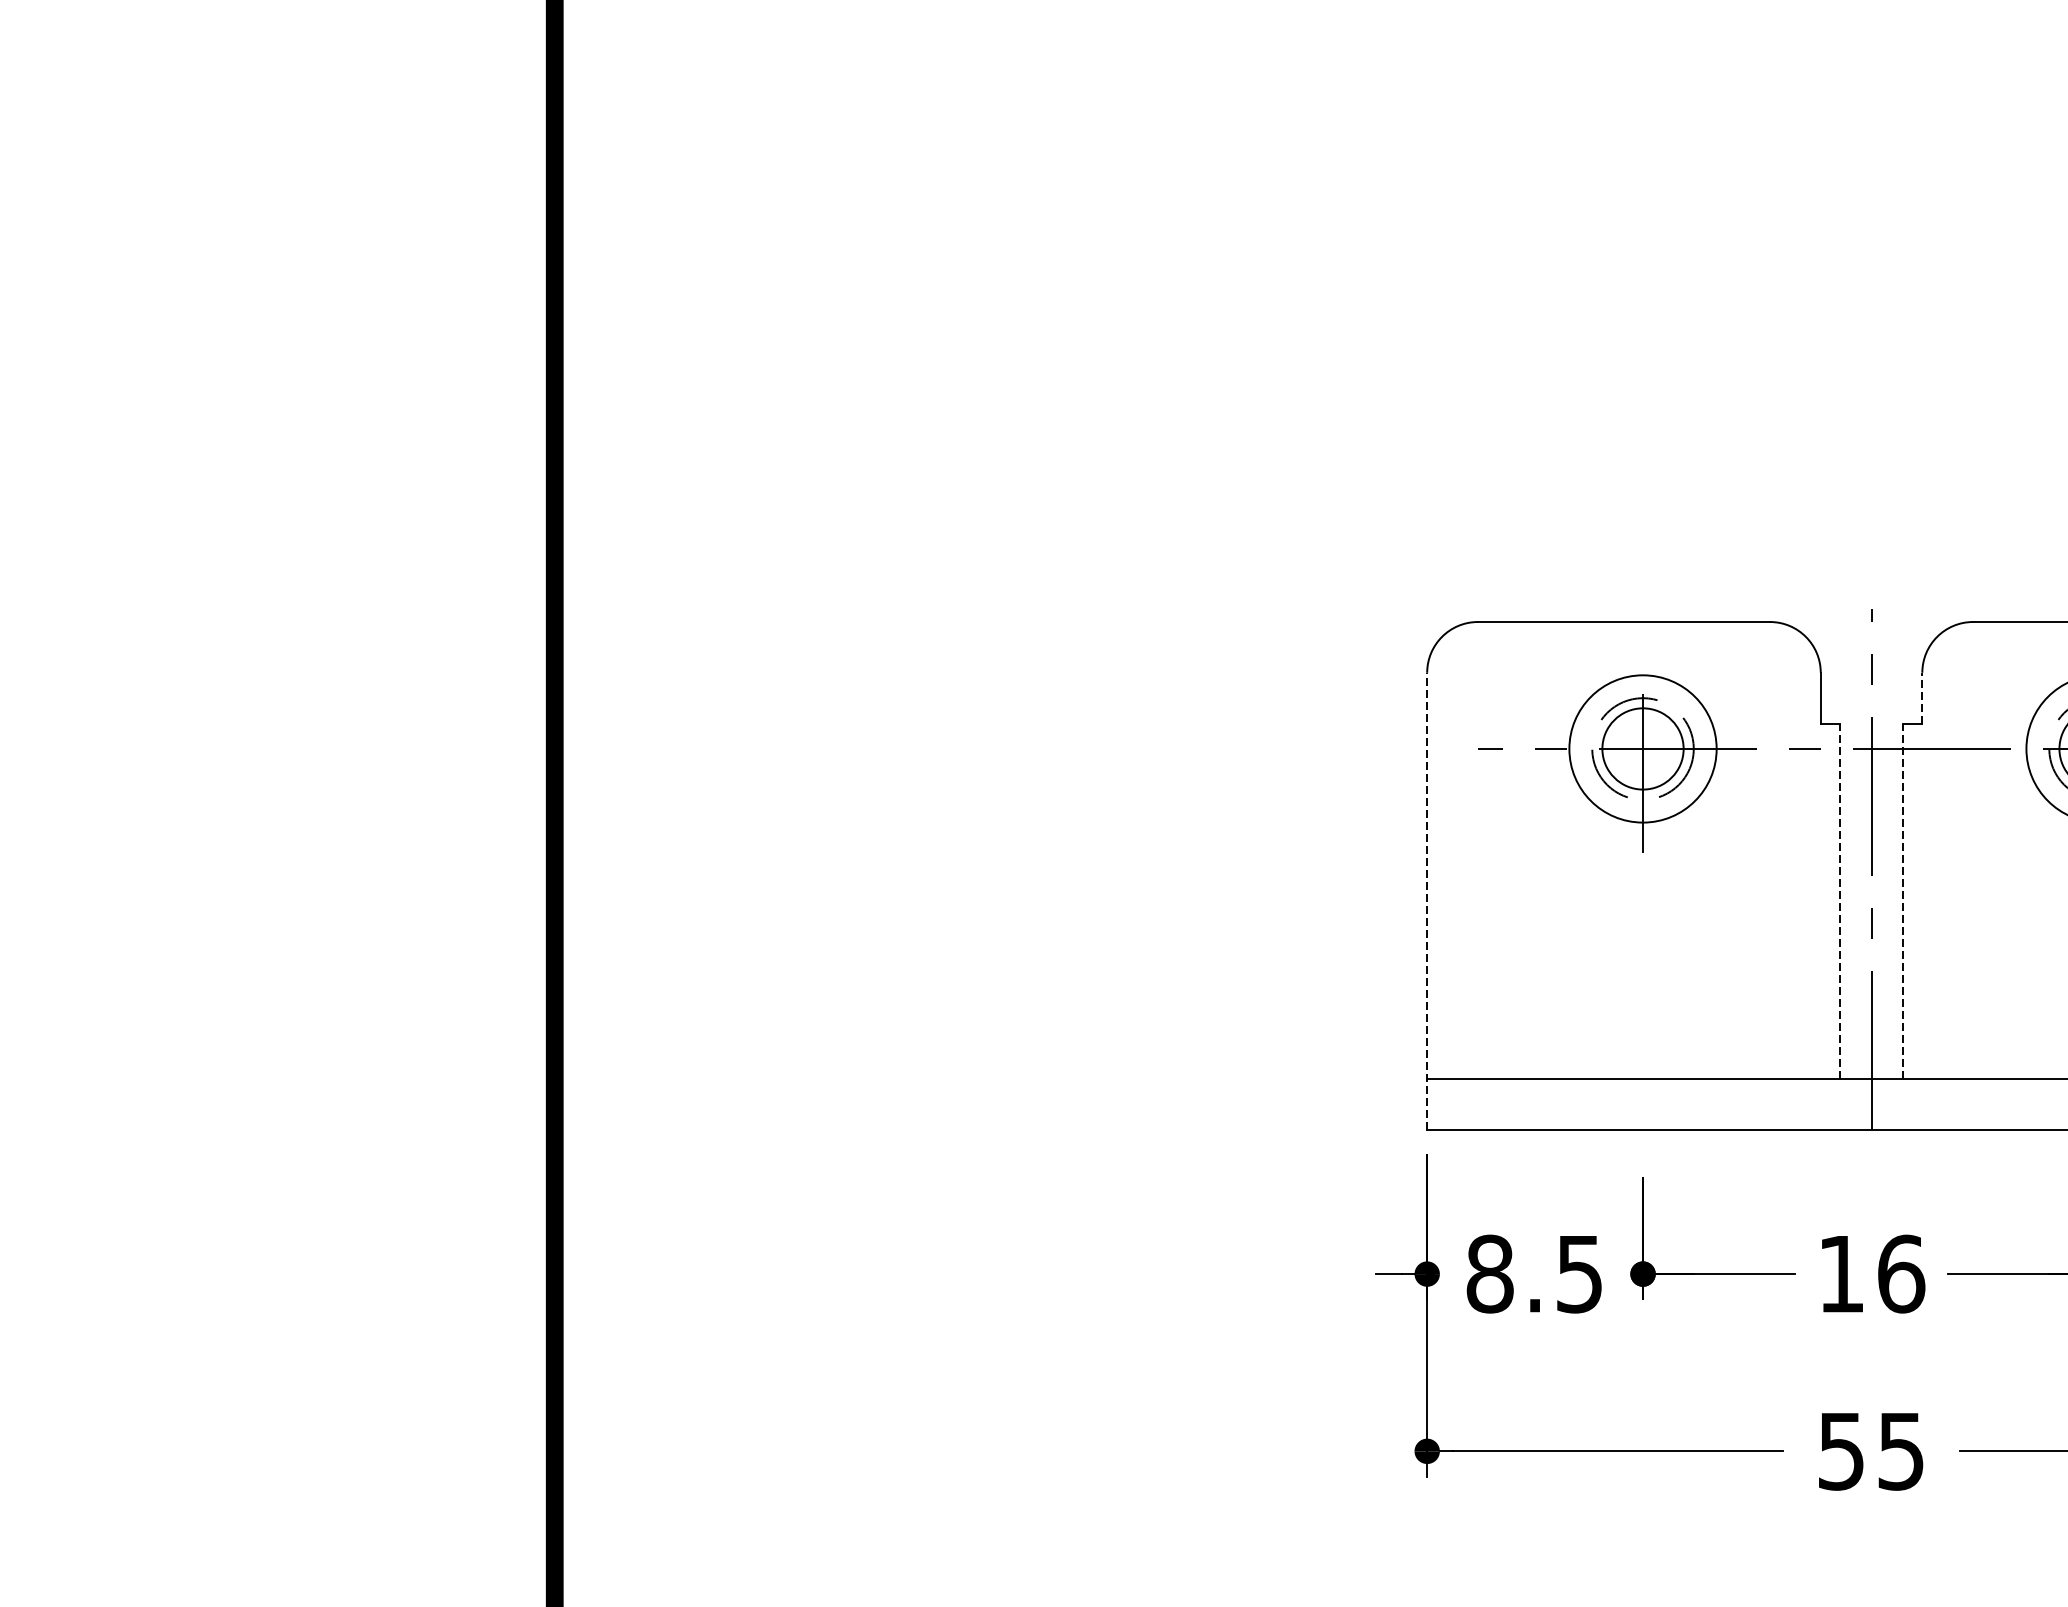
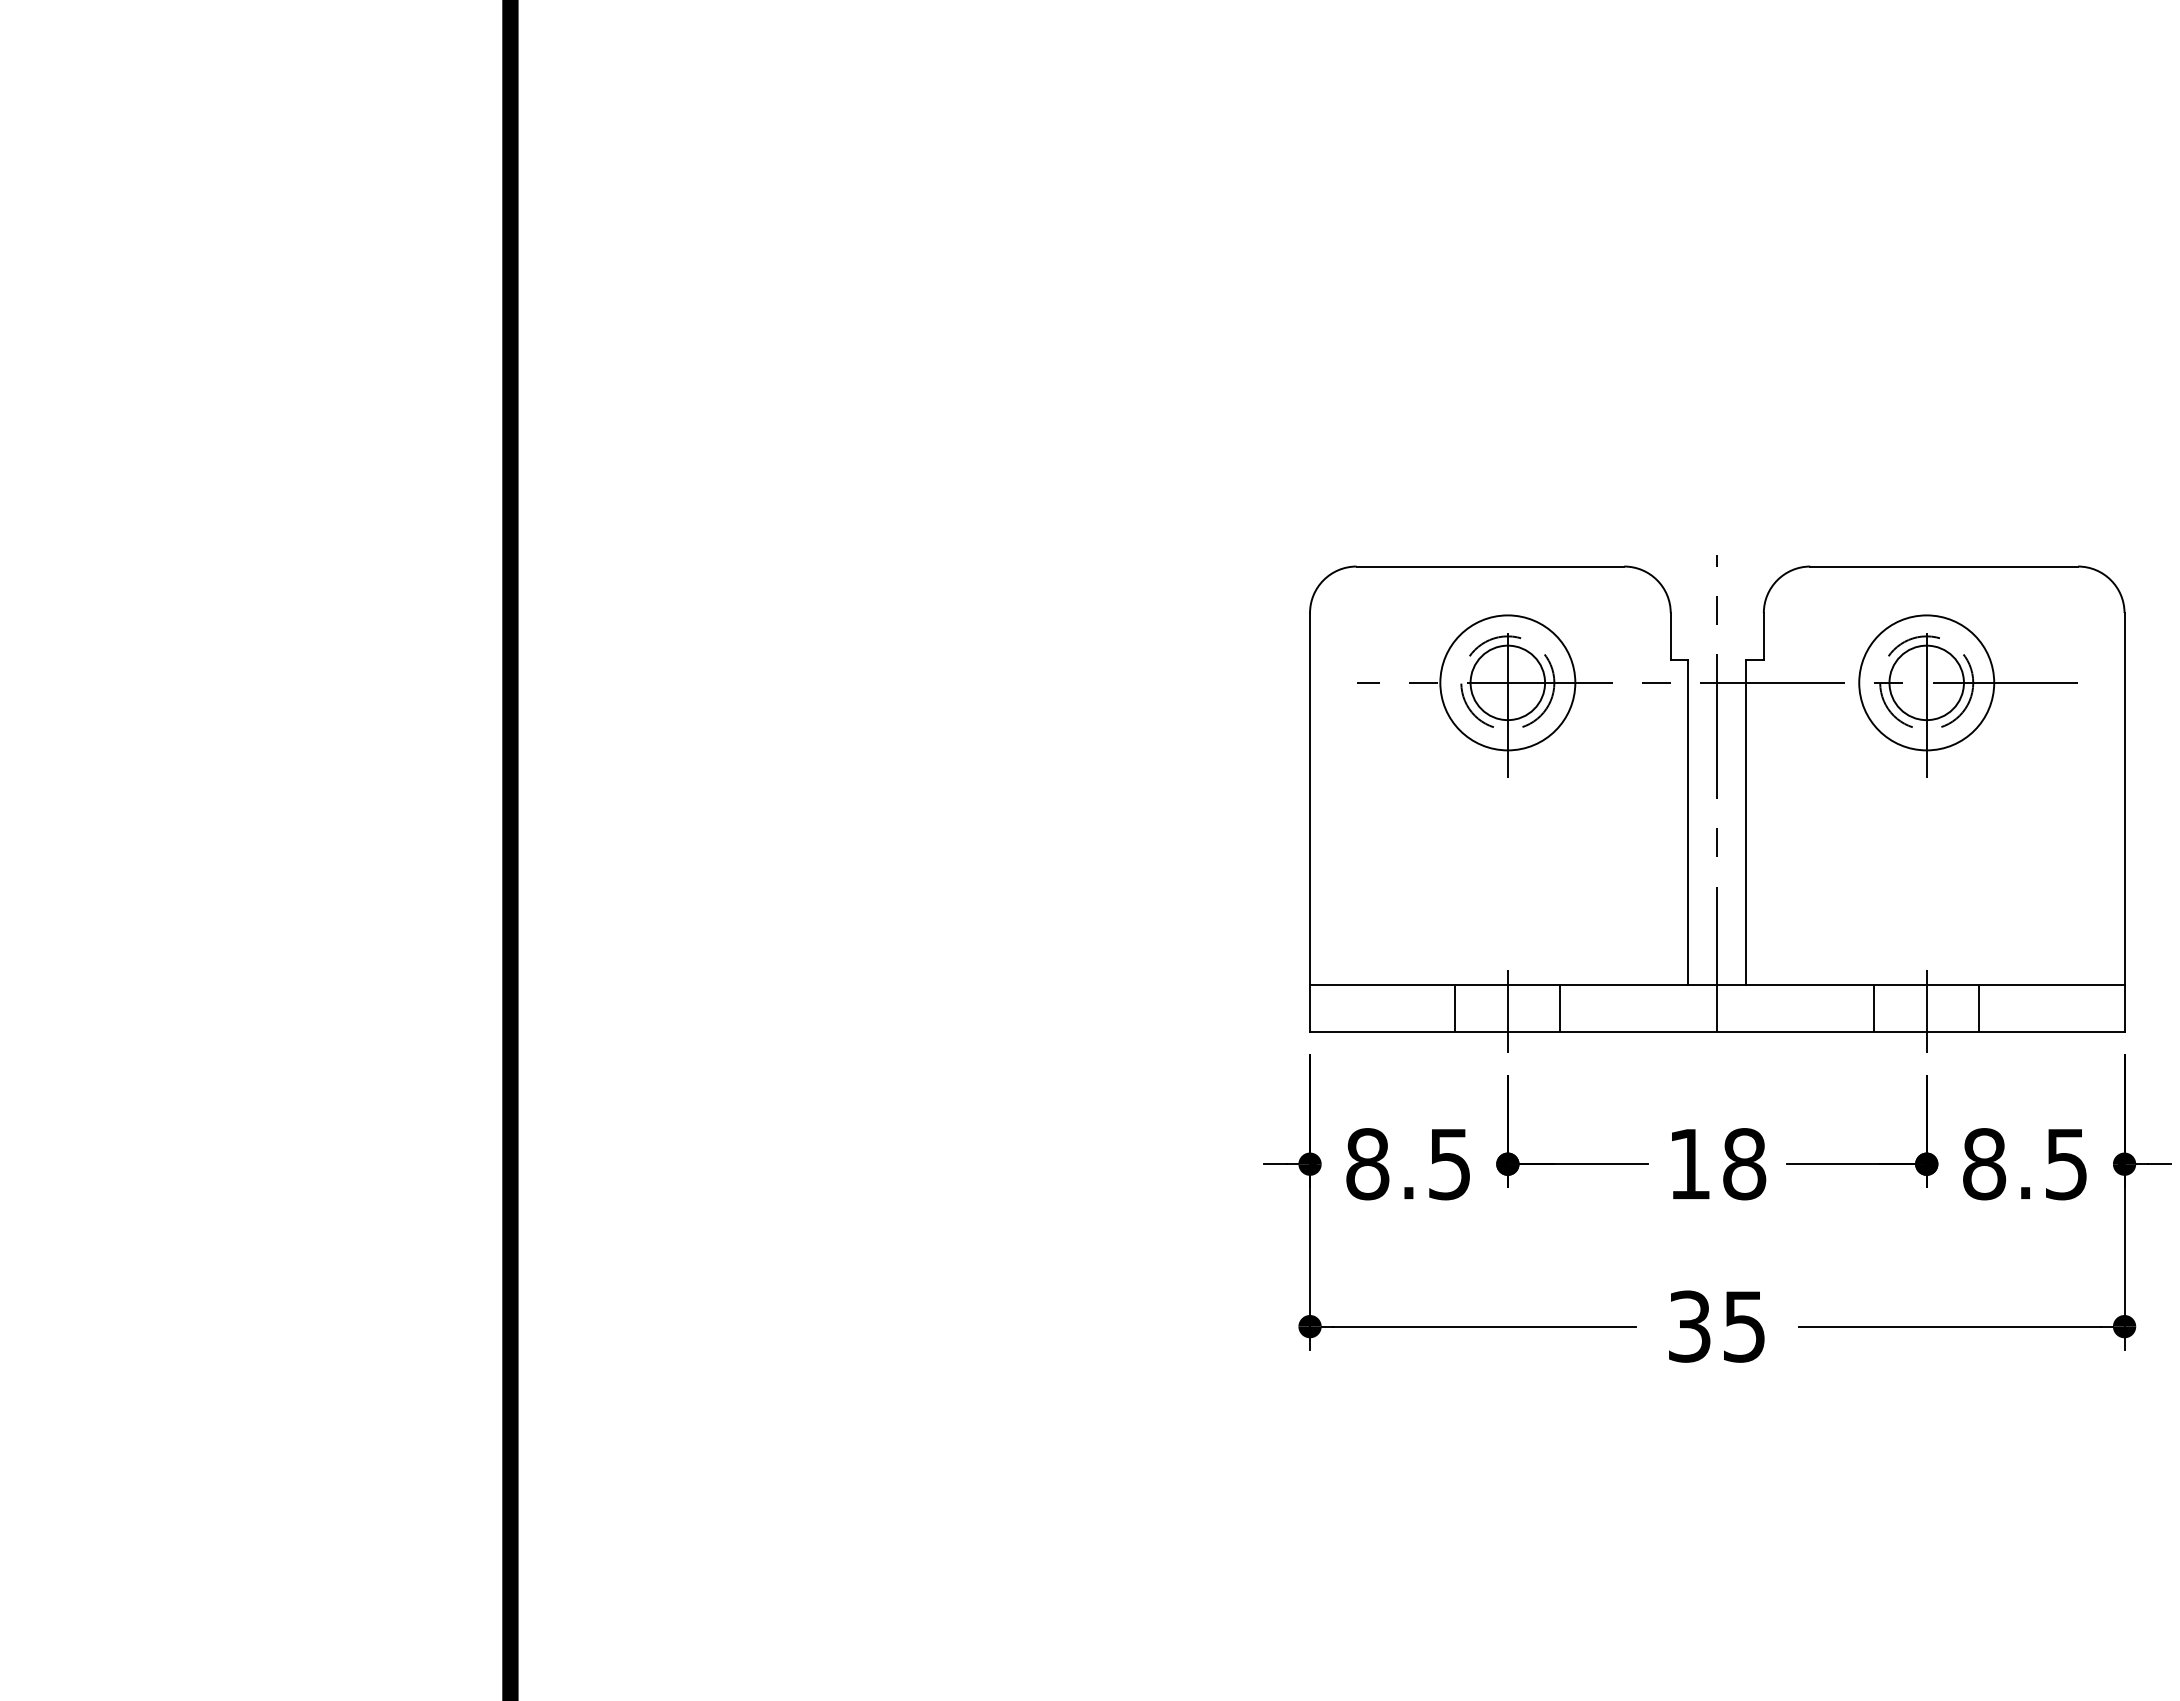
line: (1921, 697) -> (1763, 635), dashed -> solid
line: (1427, 901) -> (1310, 822), dashed -> solid
line: (1840, 901) -> (1688, 822), dashed -> solid
line: (1903, 901) -> (1746, 822), dashed -> solid
line: (1585, 1104) -> (1455, 1008), added
line: (1700, 1104) -> (1560, 1008), added
line: (2043, 1104) -> (1874, 1008), added
line: (1642, 1107) -> (1507, 1011), added
text: (1901, 1274) -> (1744, 1164), 16 -> 18
text: (1841, 1451) -> (1689, 1326), 55 -> 35

